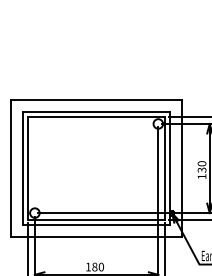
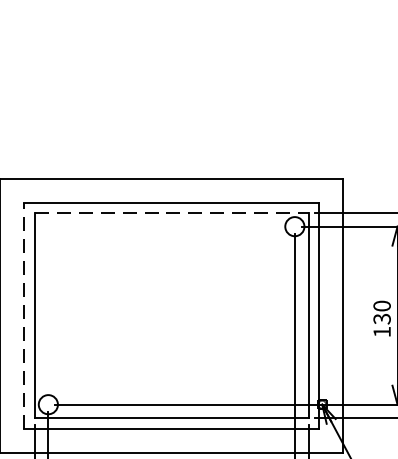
line: (96, 117) -> (171, 213), solid -> dashed
line: (22, 168) -> (23, 315), solid -> dashed

